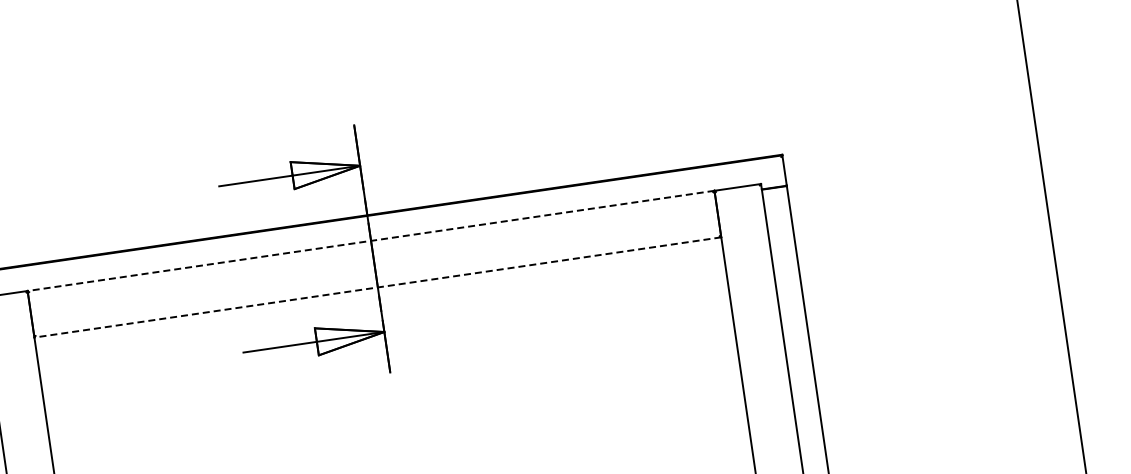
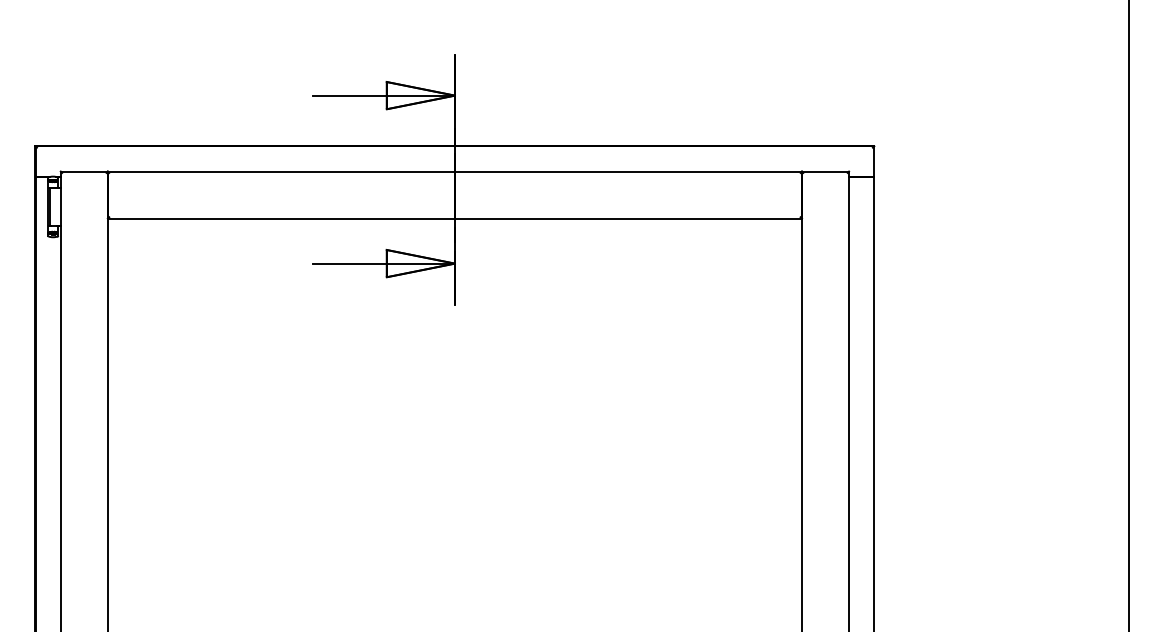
line: (370, 240) -> (454, 171), dashed -> solid
line: (377, 287) -> (454, 218), dashed -> solid

